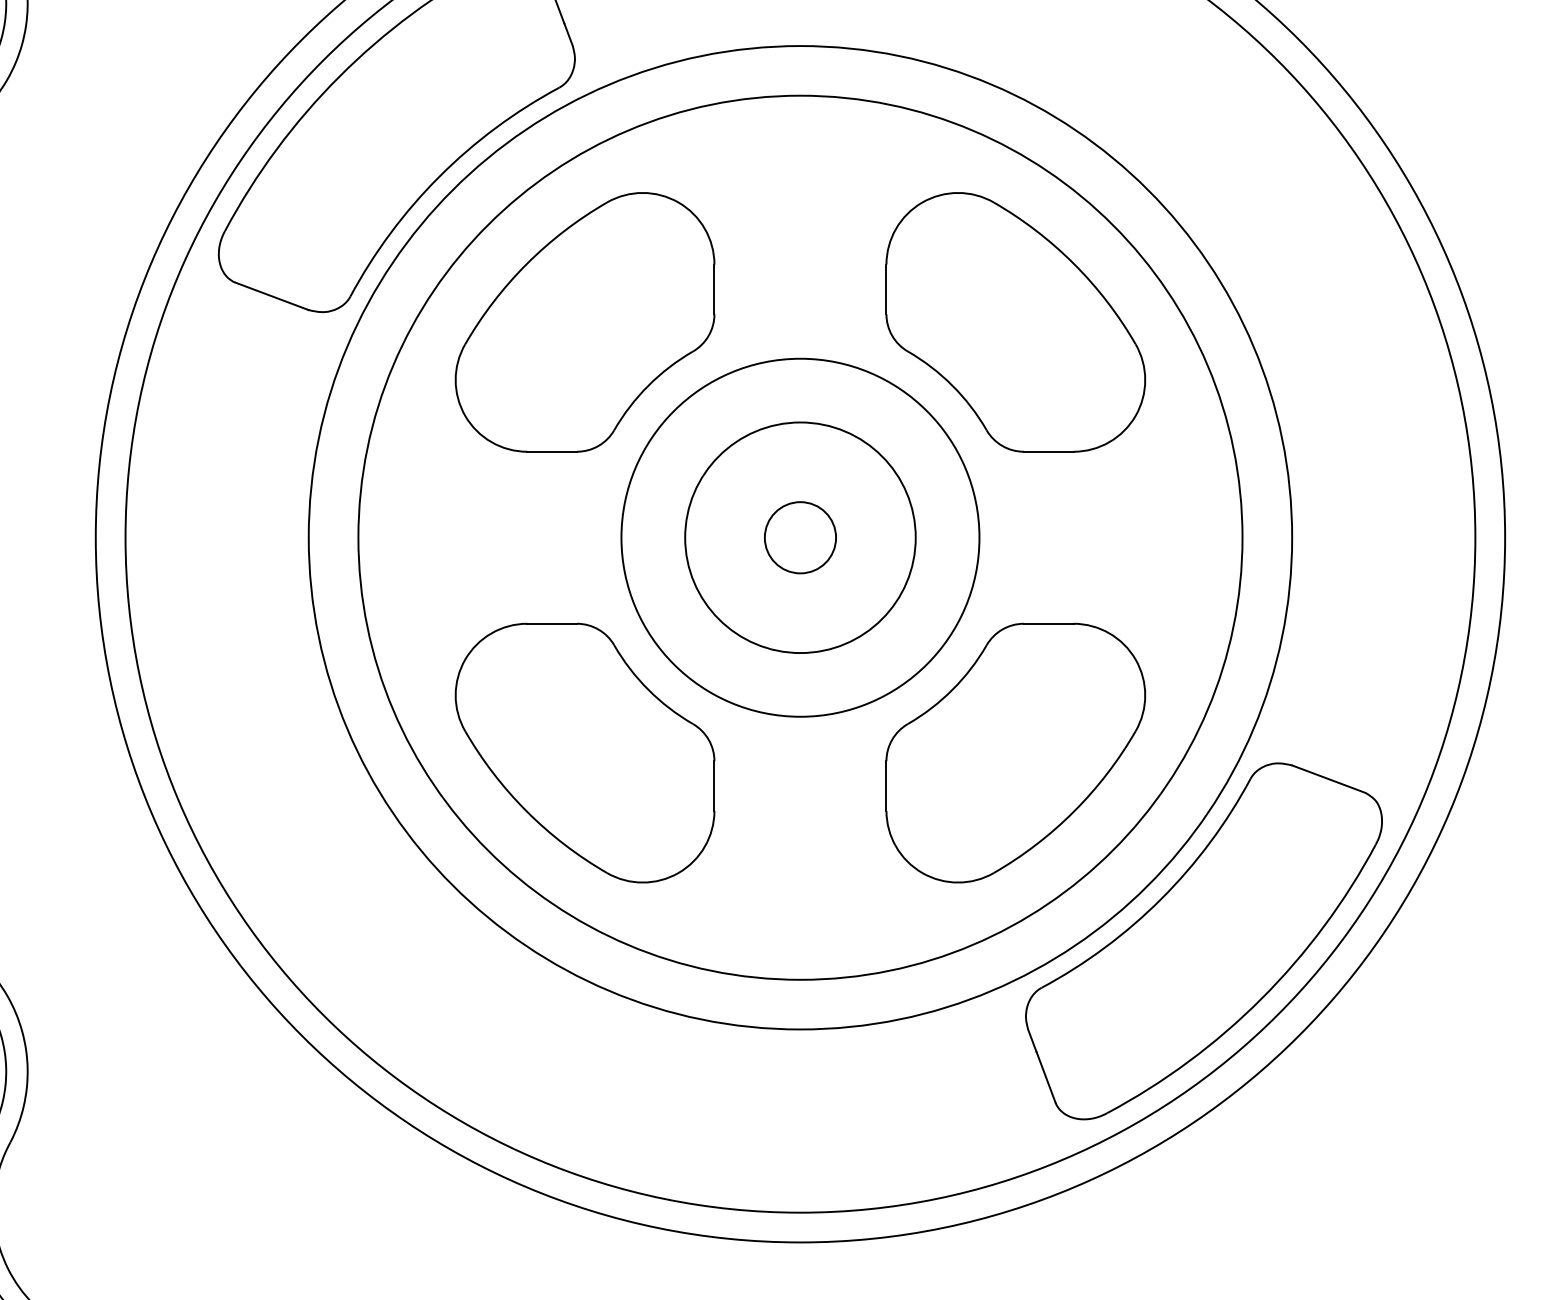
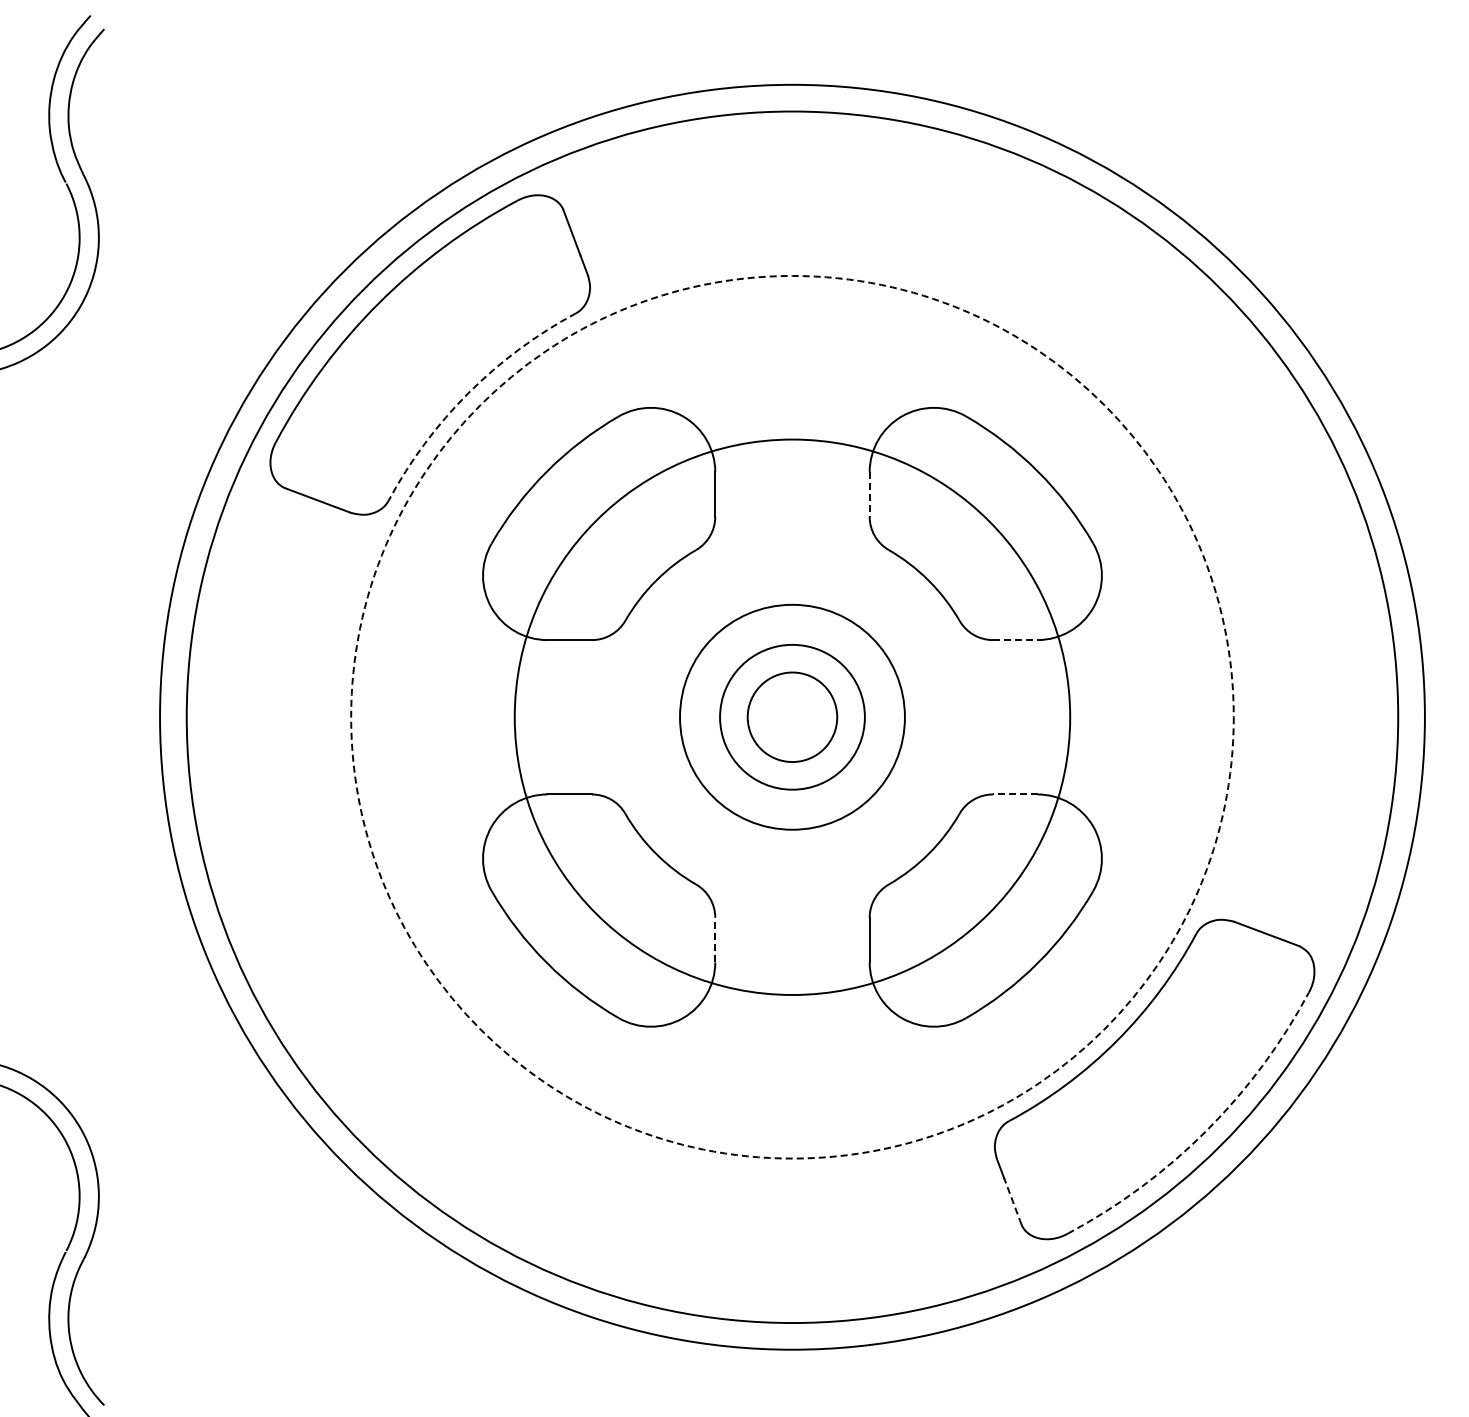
arc: (439, 177) -> (468, 393), solid -> dashed
line: (886, 289) -> (869, 494), solid -> dashed
line: (1048, 452) -> (1015, 640), solid -> dashed
circle: (800, 536) -> (792, 716), size x0.7
circle: (800, 536) -> (792, 716), size x0.7
circle: (800, 536) -> (792, 716), solid -> dashed
circle: (800, 538) -> (792, 717), size x0.7
circle: (800, 538) -> (792, 717), size x1.4
line: (1047, 623) -> (1014, 794), solid -> dashed
line: (714, 785) -> (715, 939), solid -> dashed
arc: (1261, 999) -> (1206, 1131), solid -> dashed
line: (1045, 1077) -> (1012, 1201), solid -> dashed

